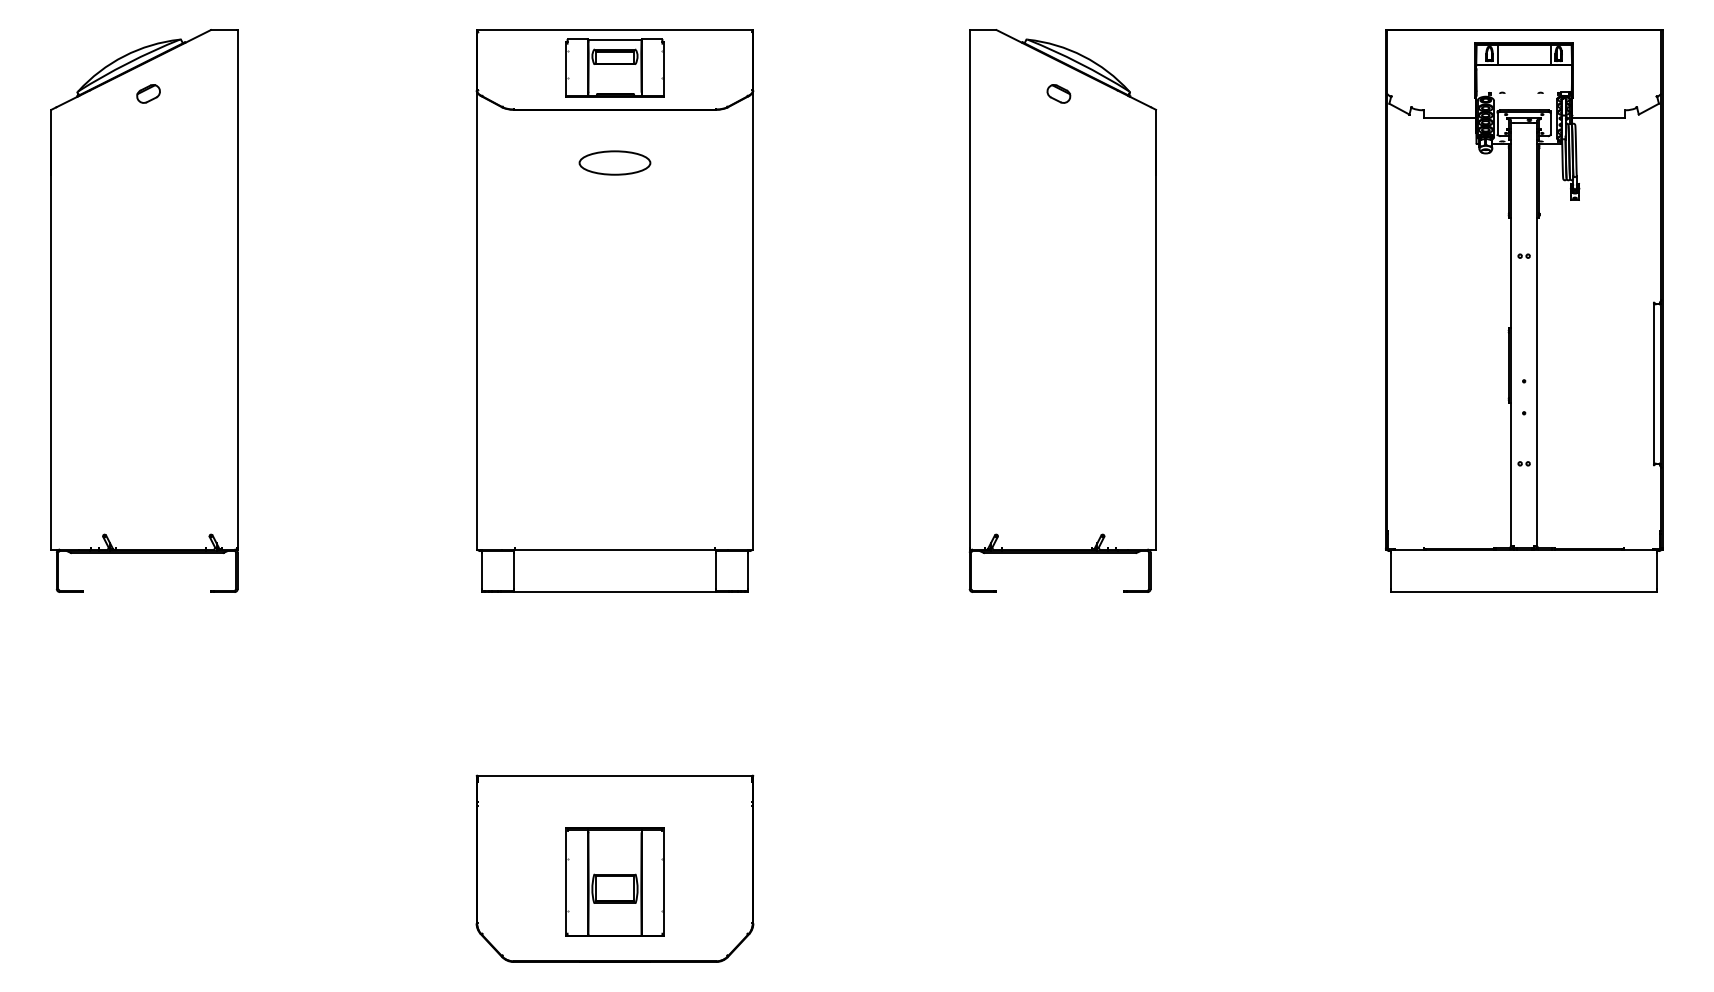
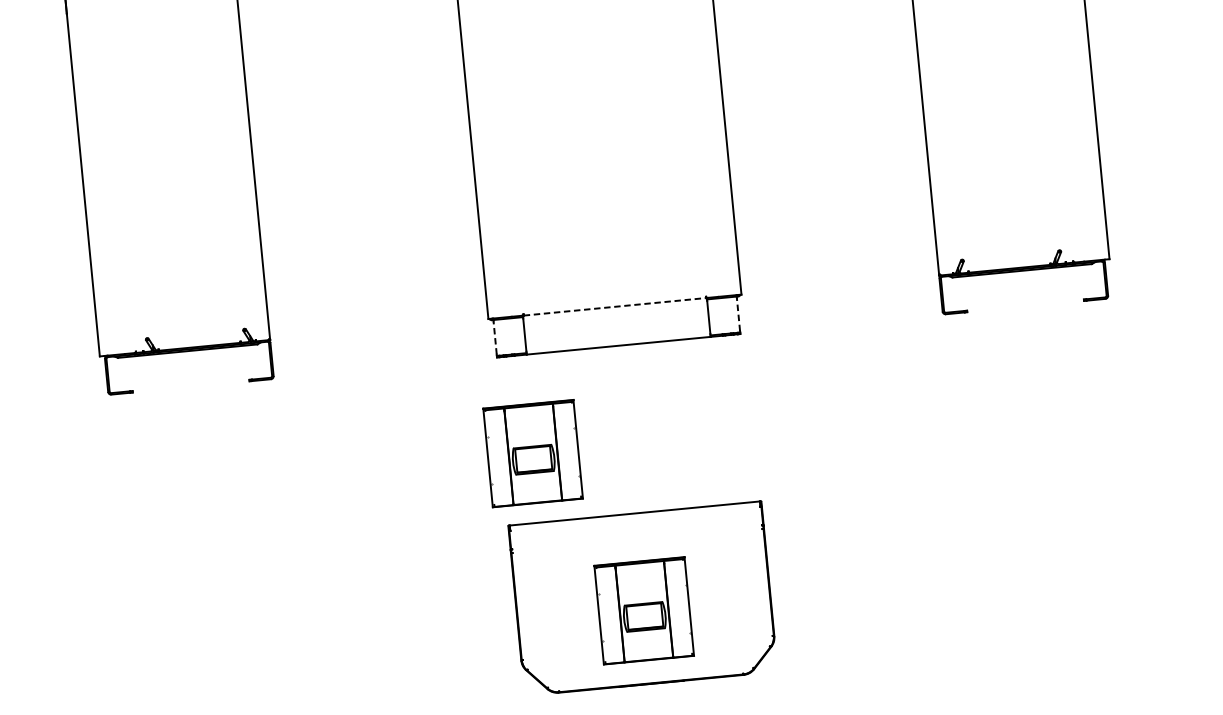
line: (614, 549) -> (614, 306), solid -> dashed
line: (481, 570) -> (494, 337), solid -> dashed
line: (748, 570) -> (738, 314), solid -> dashed
part: (510, 699) -> (532, 453), added

